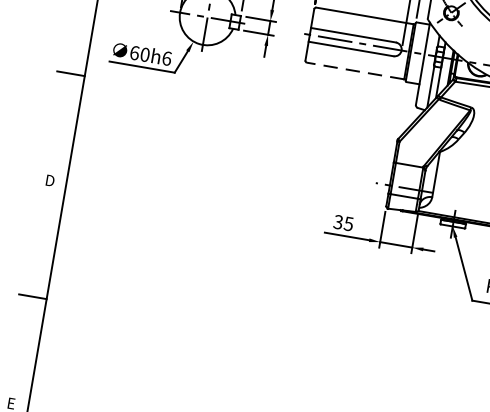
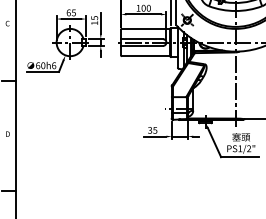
line: (354, 71) -> (145, 56), dashed -> solid

